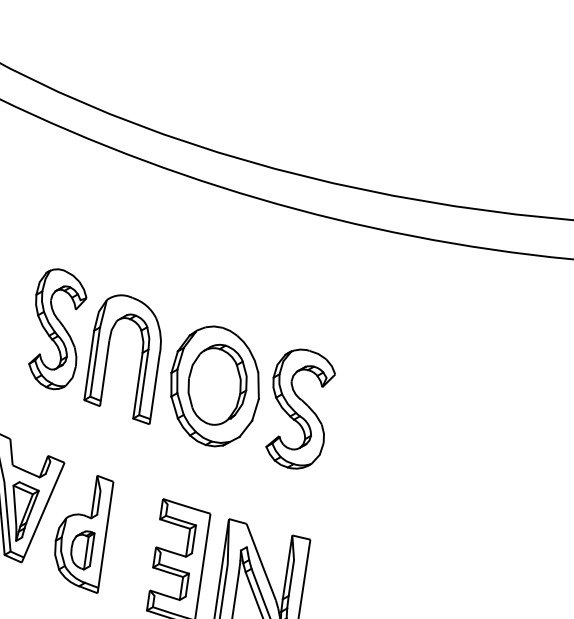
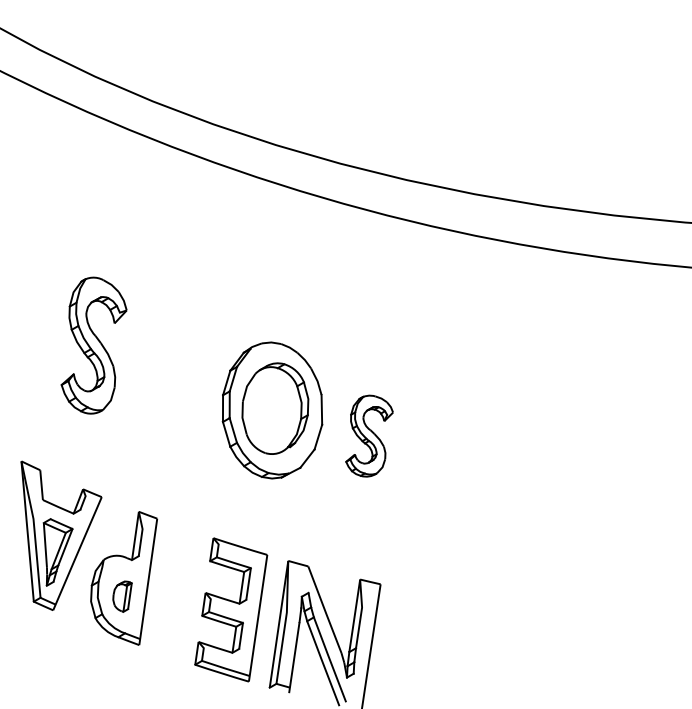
part: (108, 355) -> (151, 375), removed
part: (300, 408) -> (369, 435), size x0.6
part: (82, 550) -> (122, 596), size x0.7

